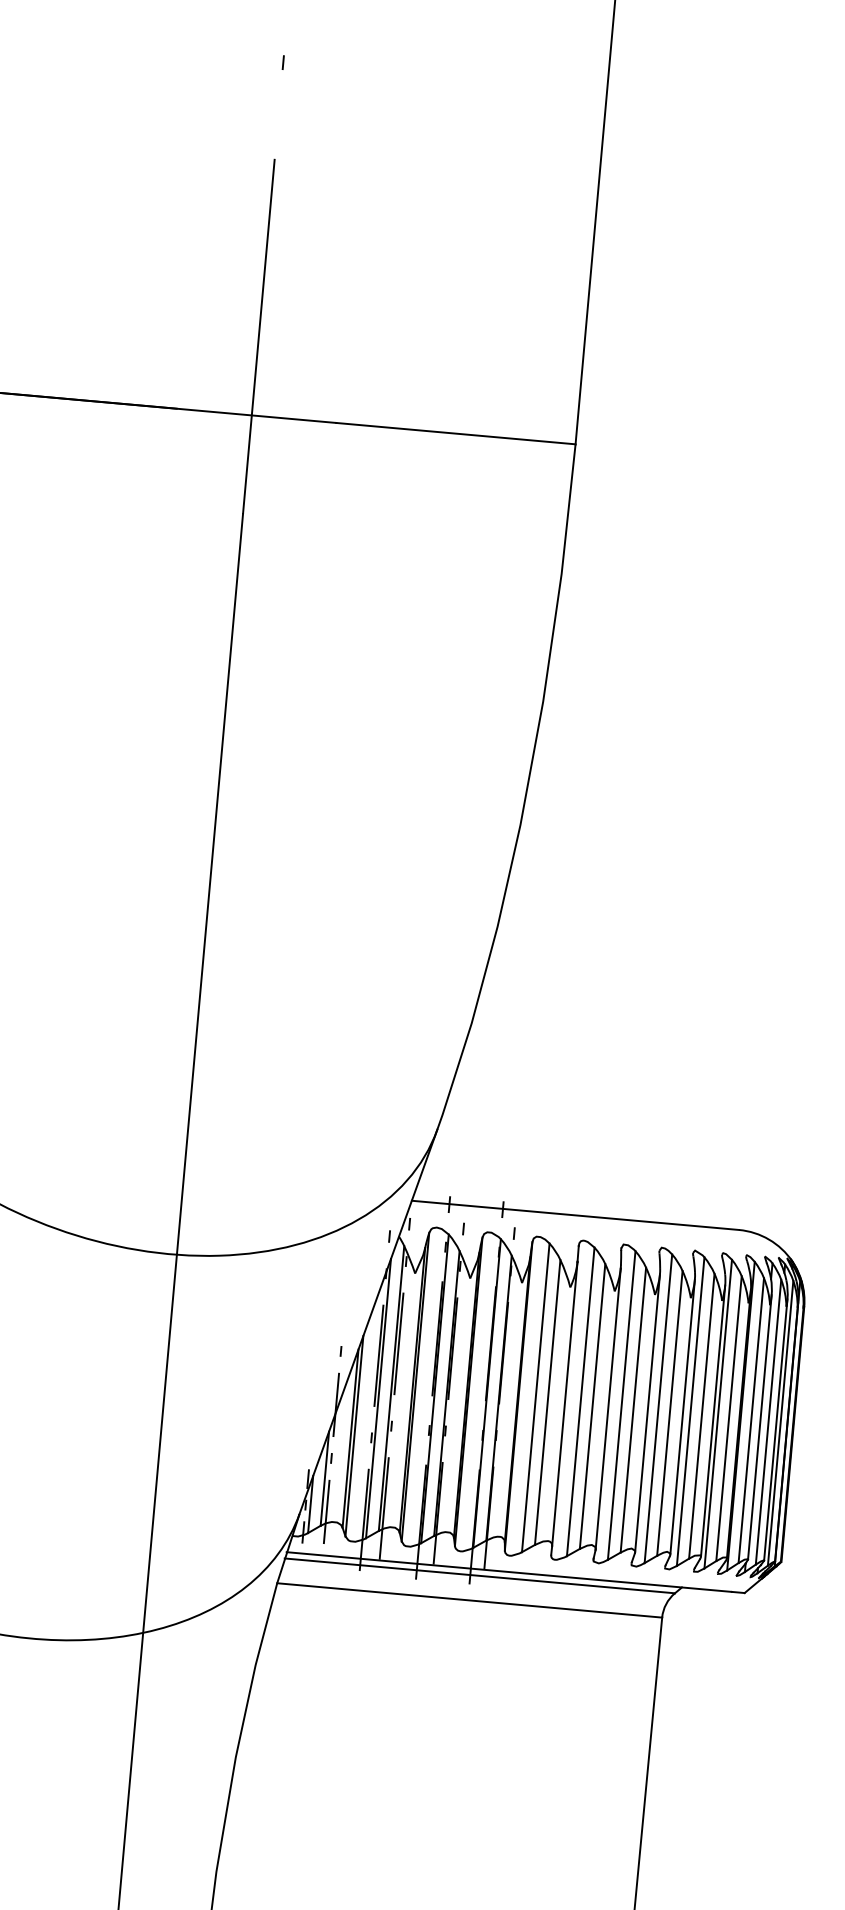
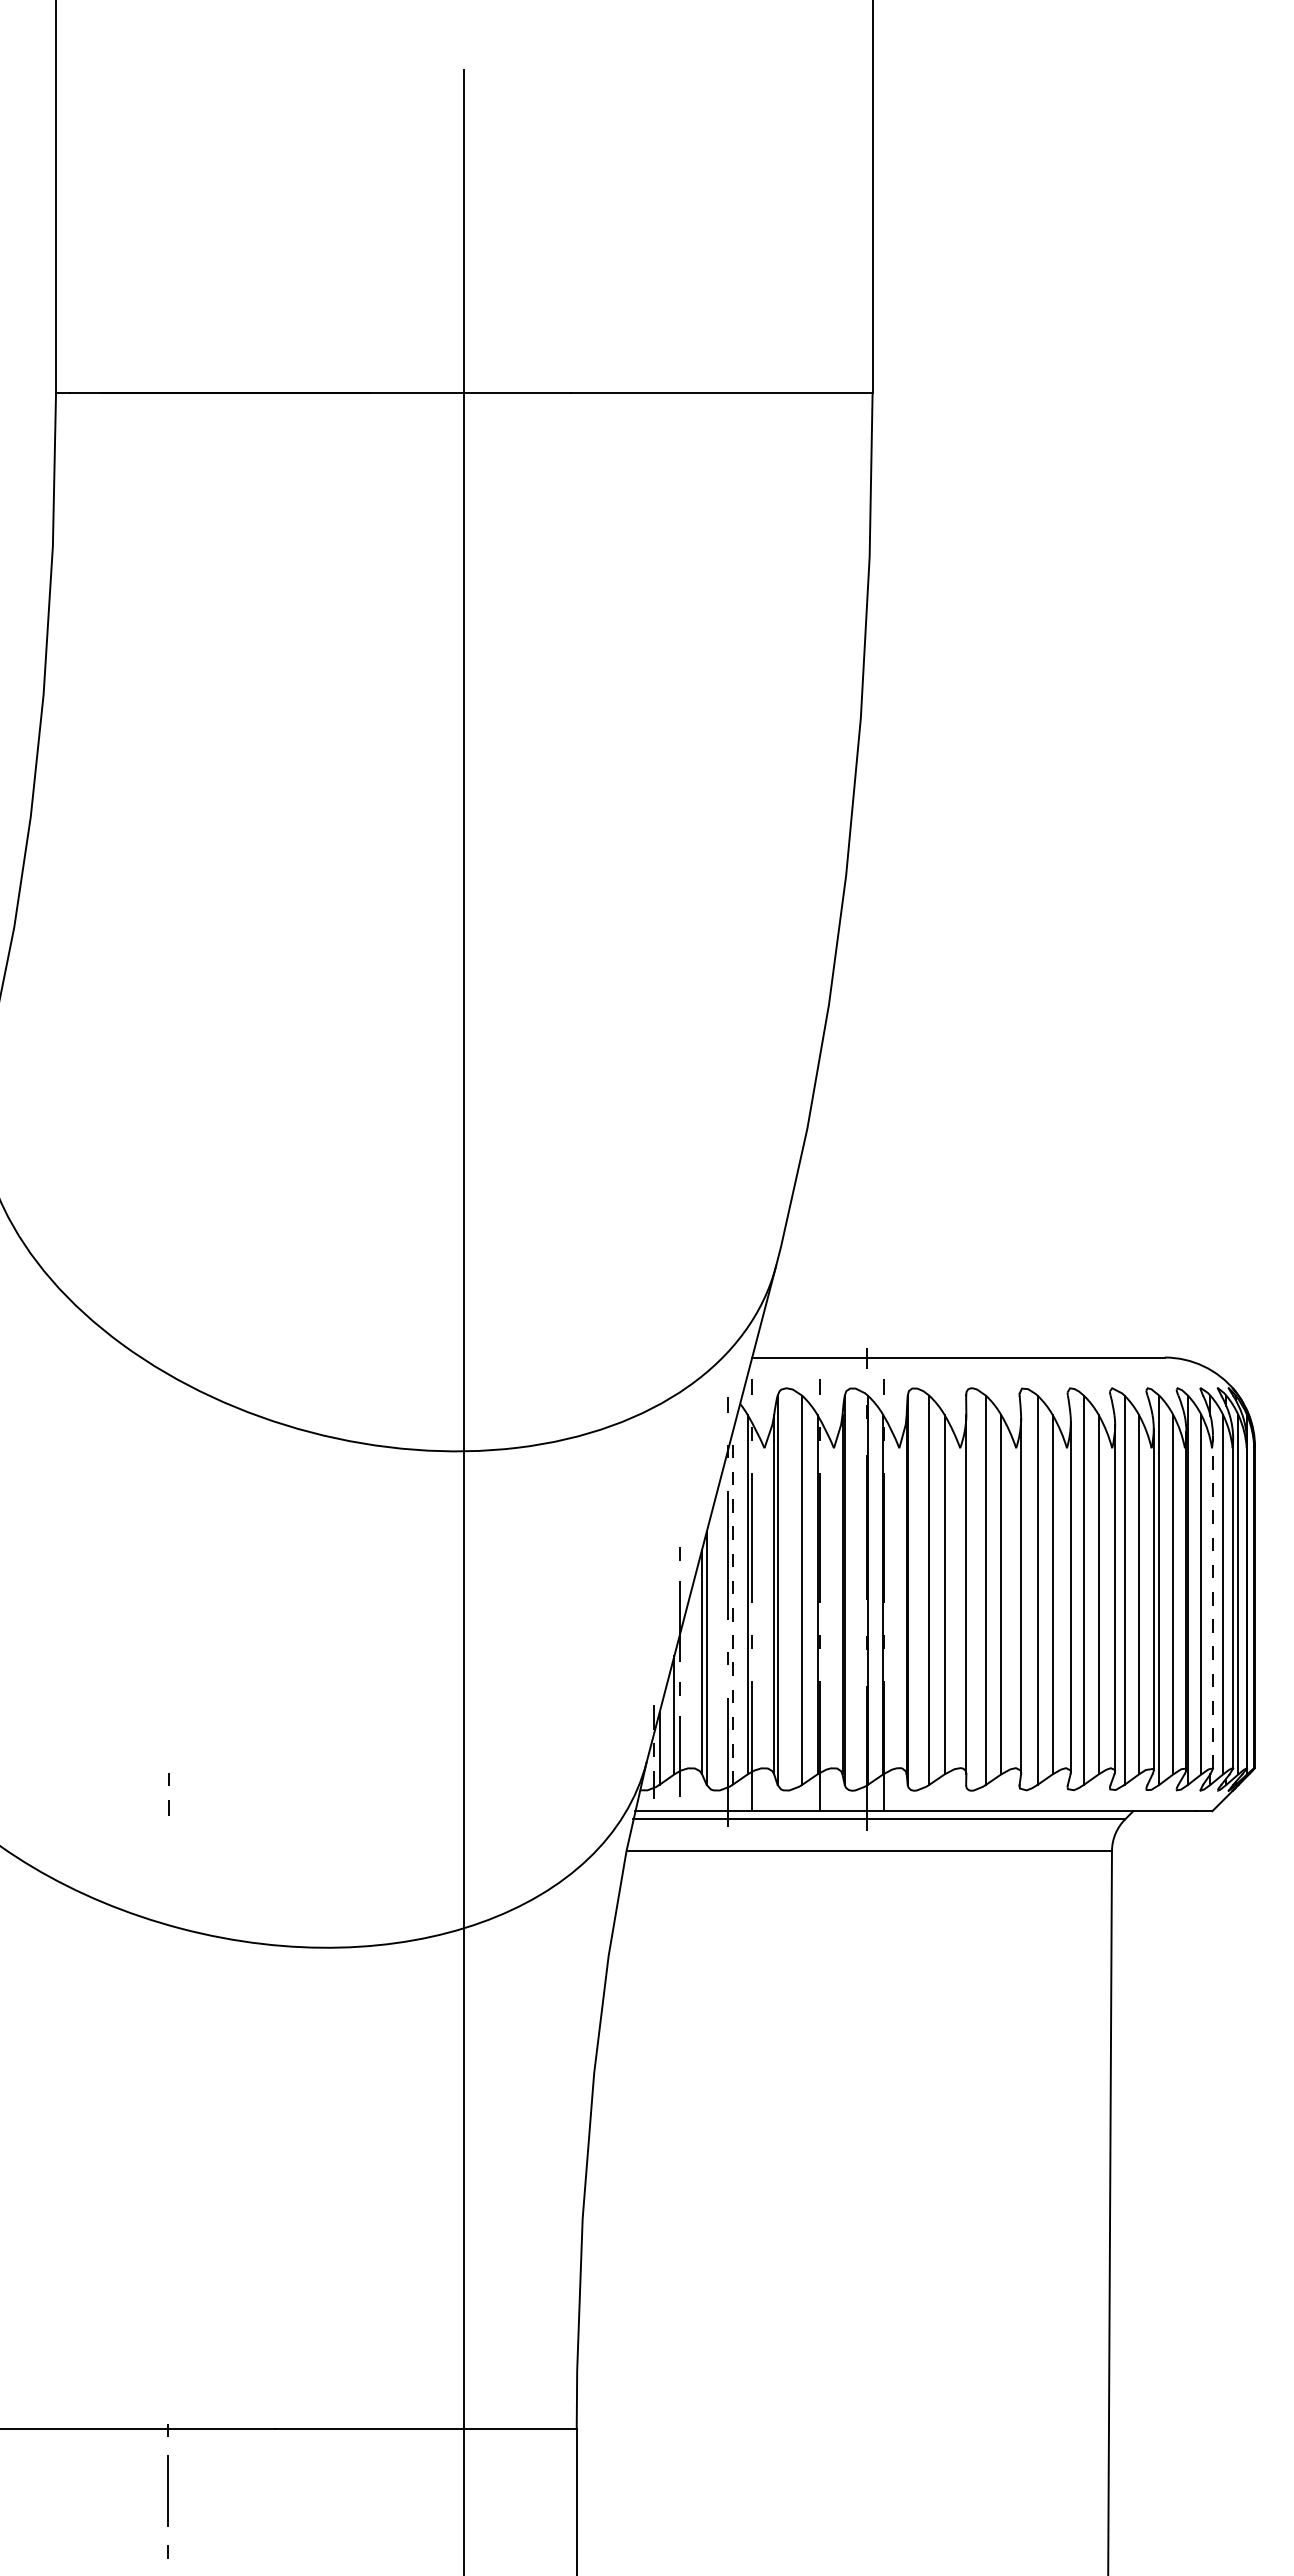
line: (432, 1388) -> (799, 1589), removed
line: (378, 1398) -> (732, 1608), solid -> dashed
line: (759, 1427) -> (1212, 1602), solid -> dashed

